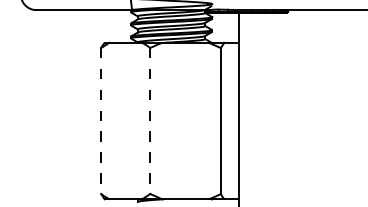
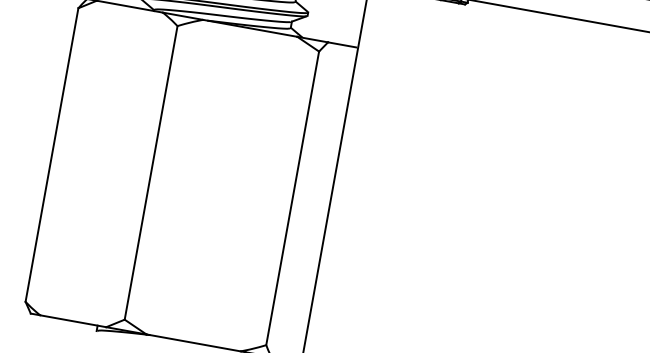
line: (101, 121) -> (52, 156), dashed -> solid
line: (150, 121) -> (151, 173), dashed -> solid

